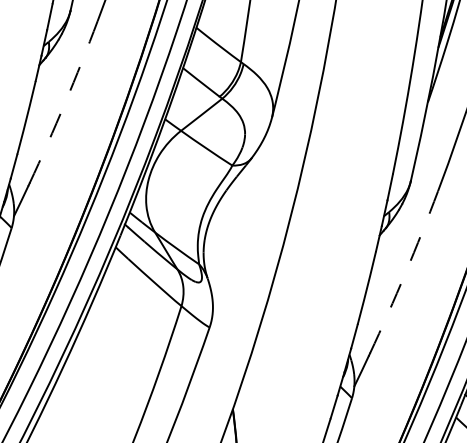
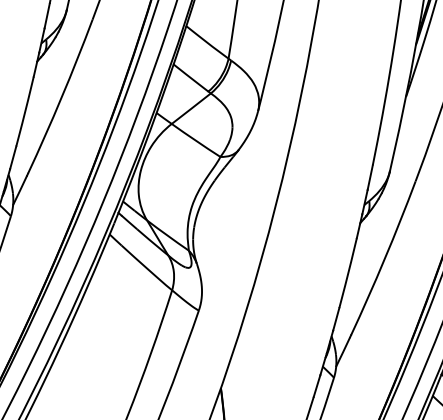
arc: (65, 102) -> (62, 97), dashed -> solid
arc: (405, 273) -> (384, 259), dashed -> solid

